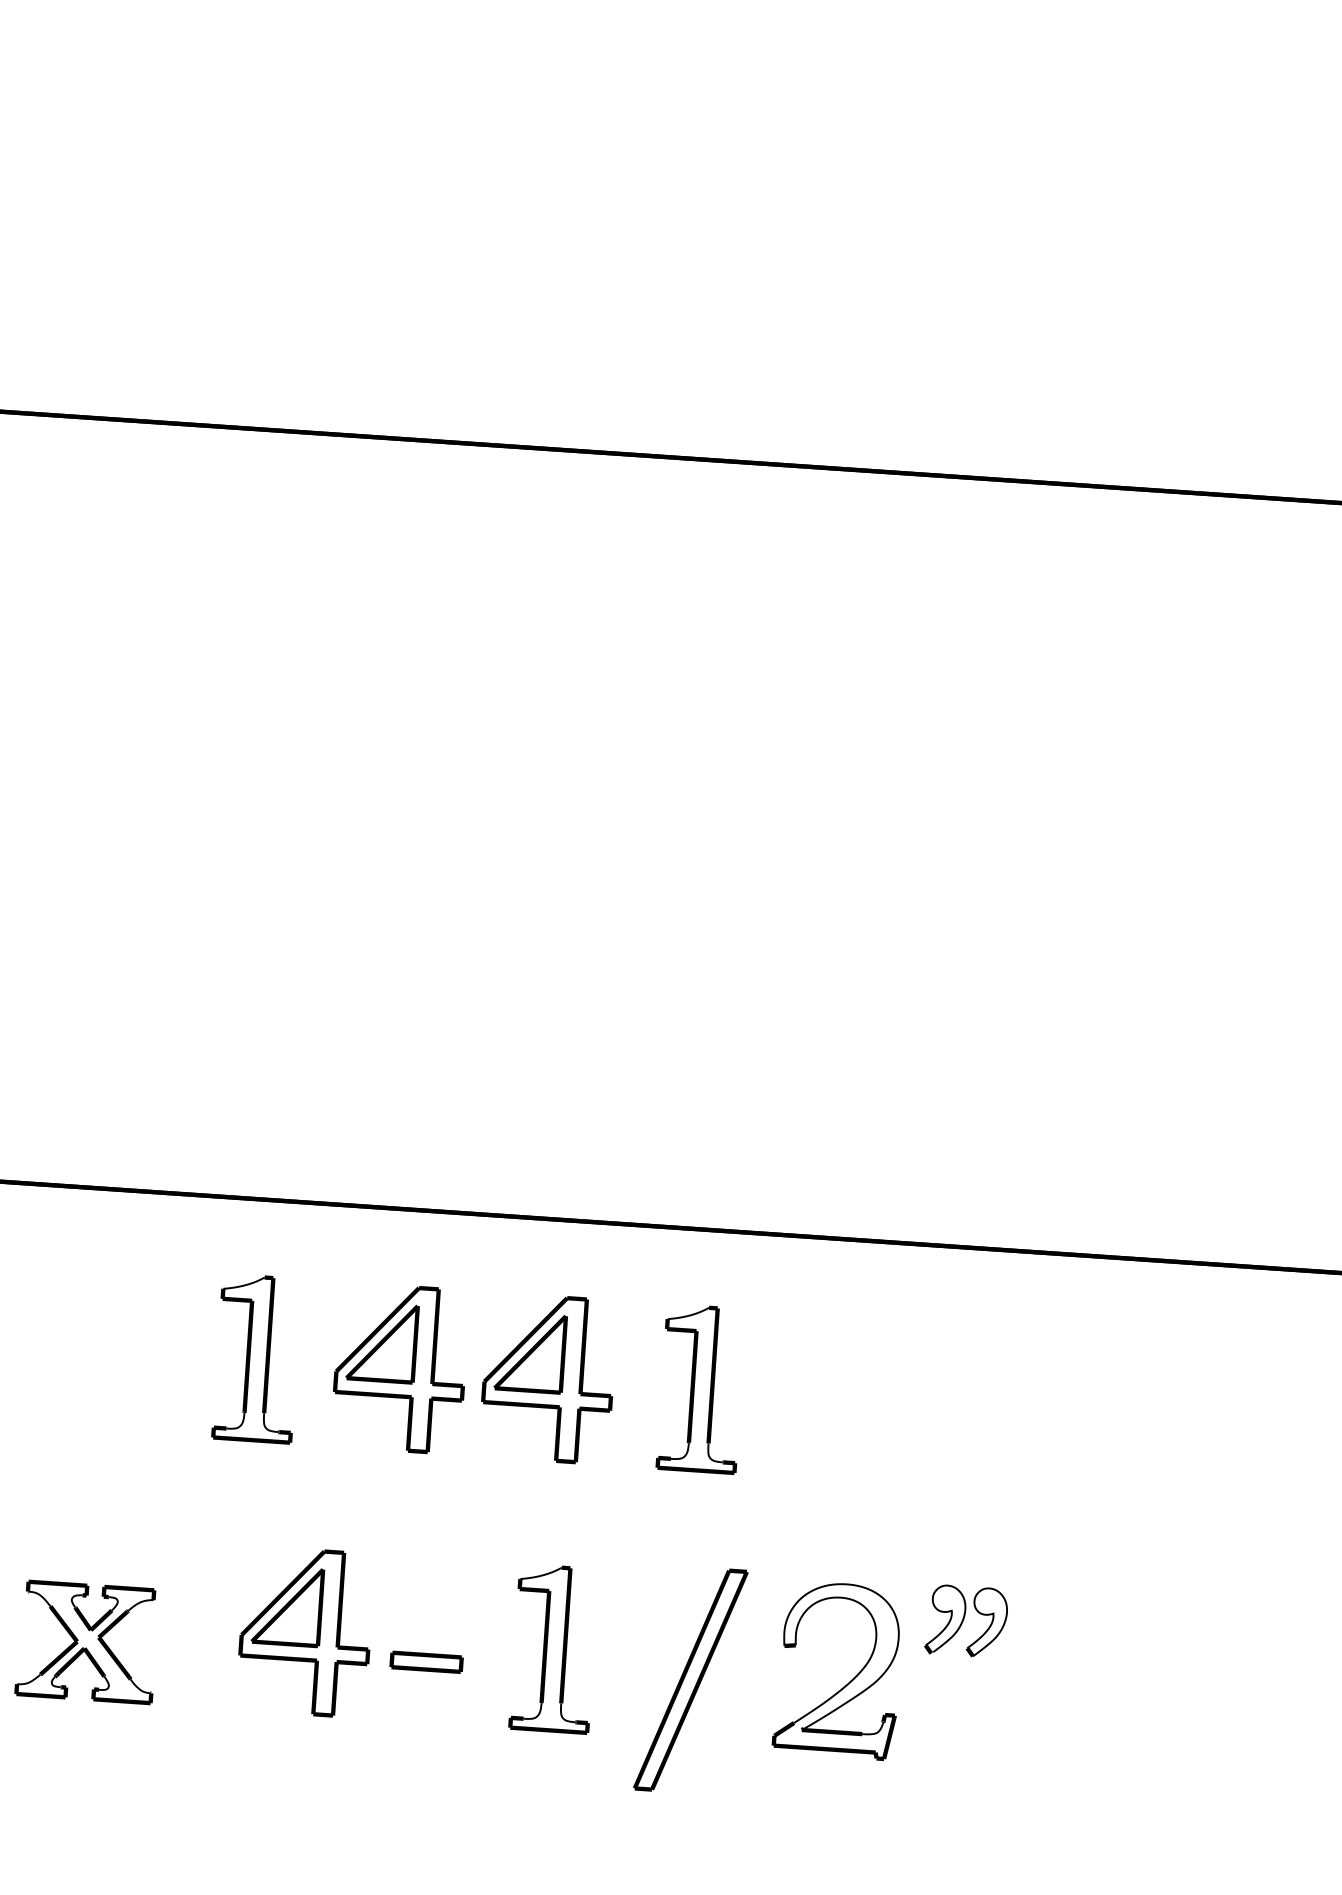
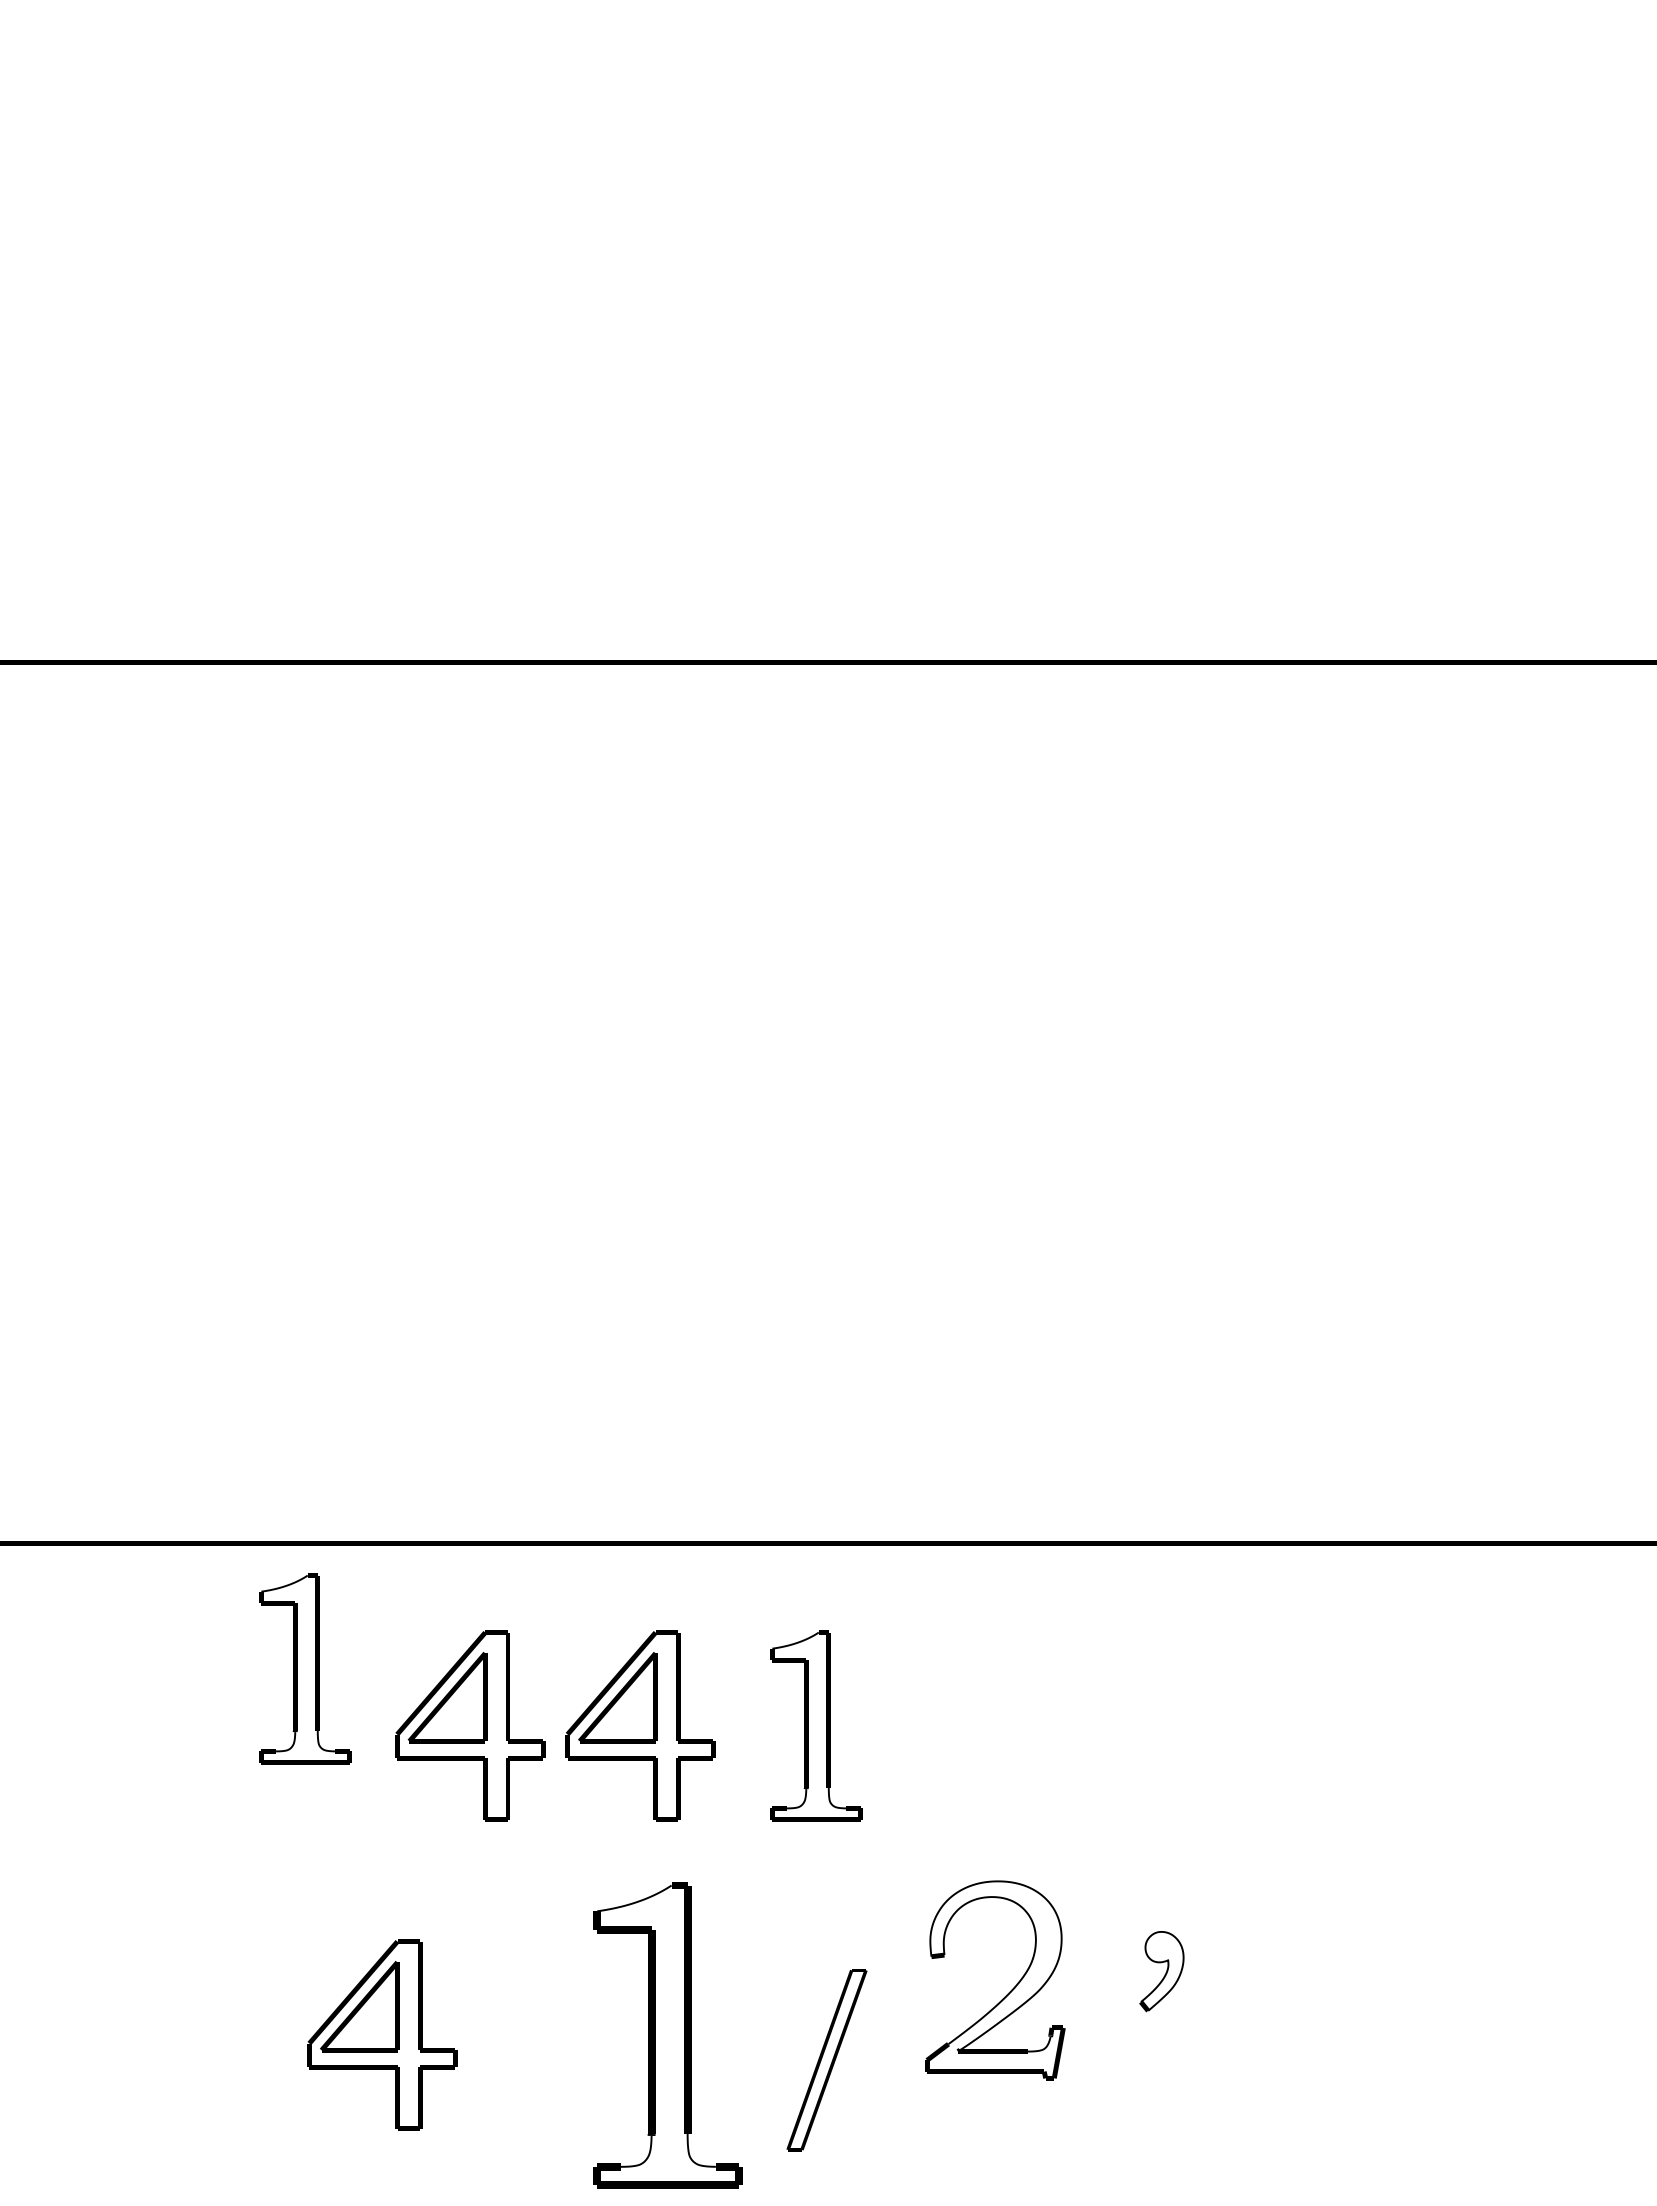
part: (257, 1358) -> (305, 1668), moved
part: (945, 1620) -> (1113, 1971), removed
part: (87, 1641) -> (133, 2063), removed
part: (554, 1648) -> (668, 2034), size x1.6
part: (426, 1662) -> (522, 2060), removed
part: (690, 1679) -> (826, 2059), size x0.7
part: (849, 1681) -> (1008, 1992), moved

